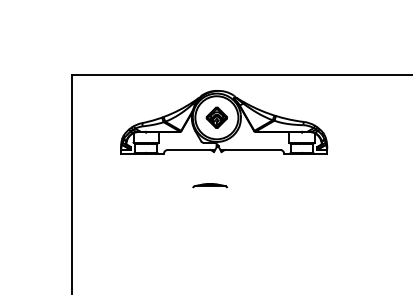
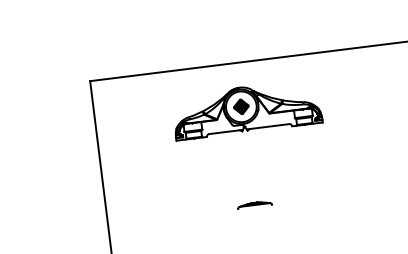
part: (223, 122) -> (246, 109), size x0.71
part: (210, 185) -> (255, 204), moved

